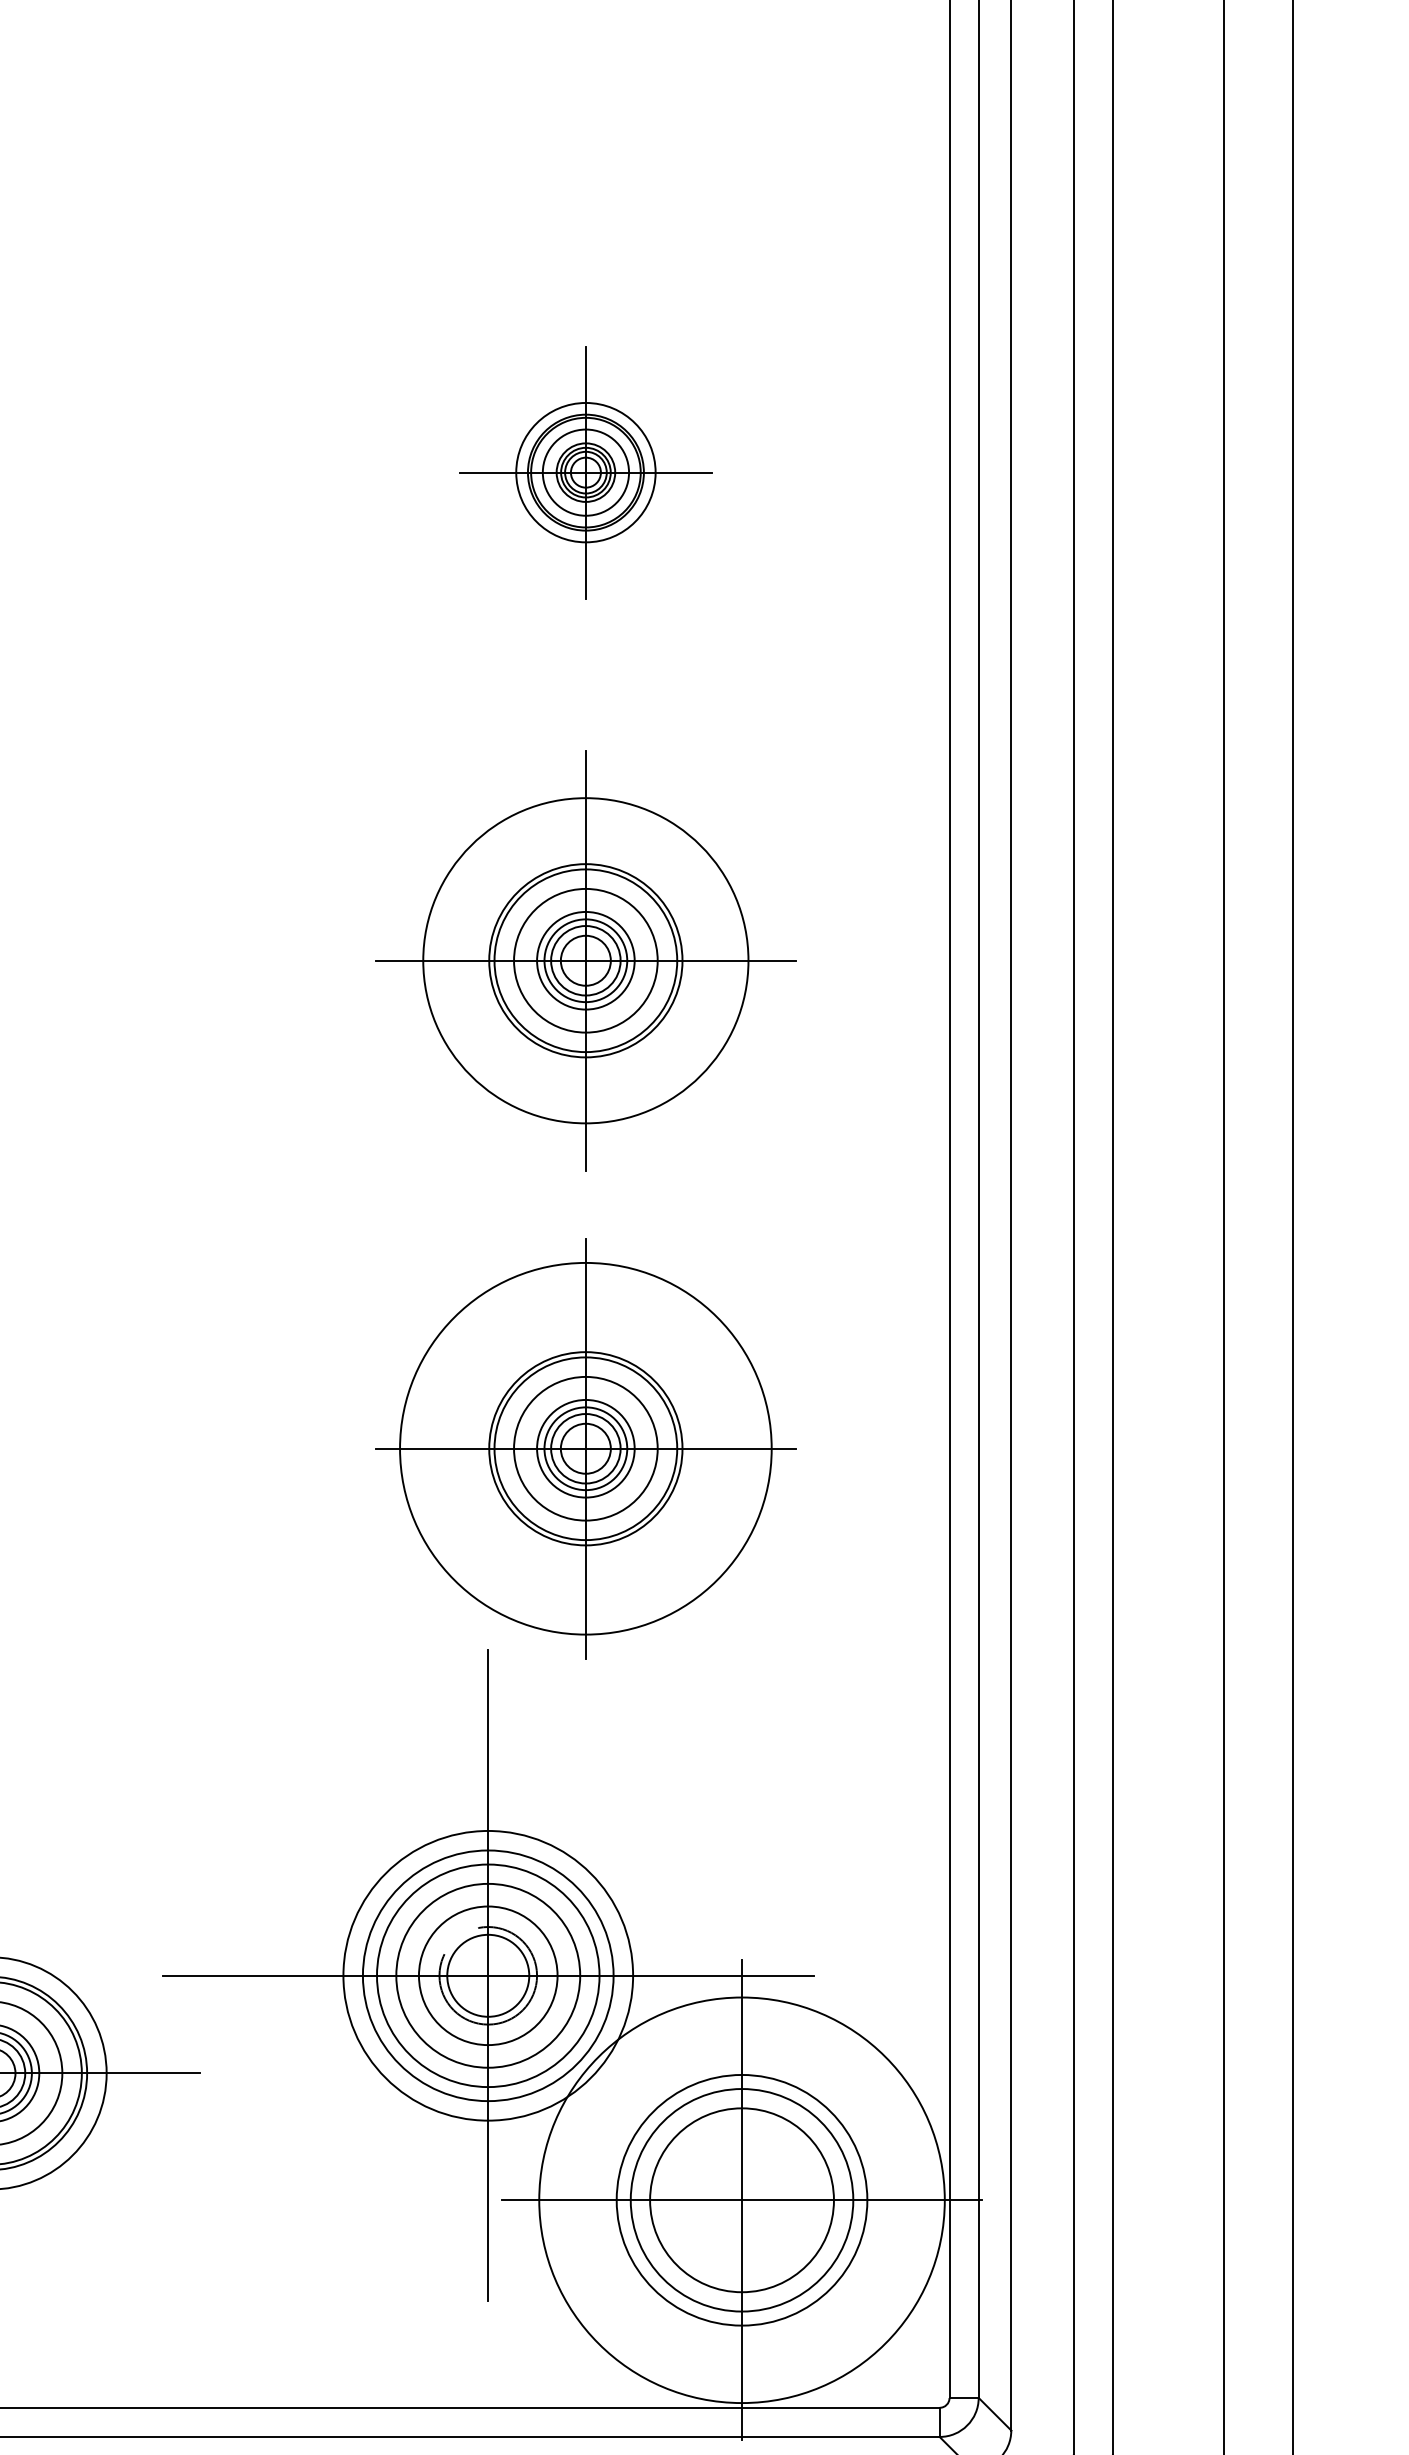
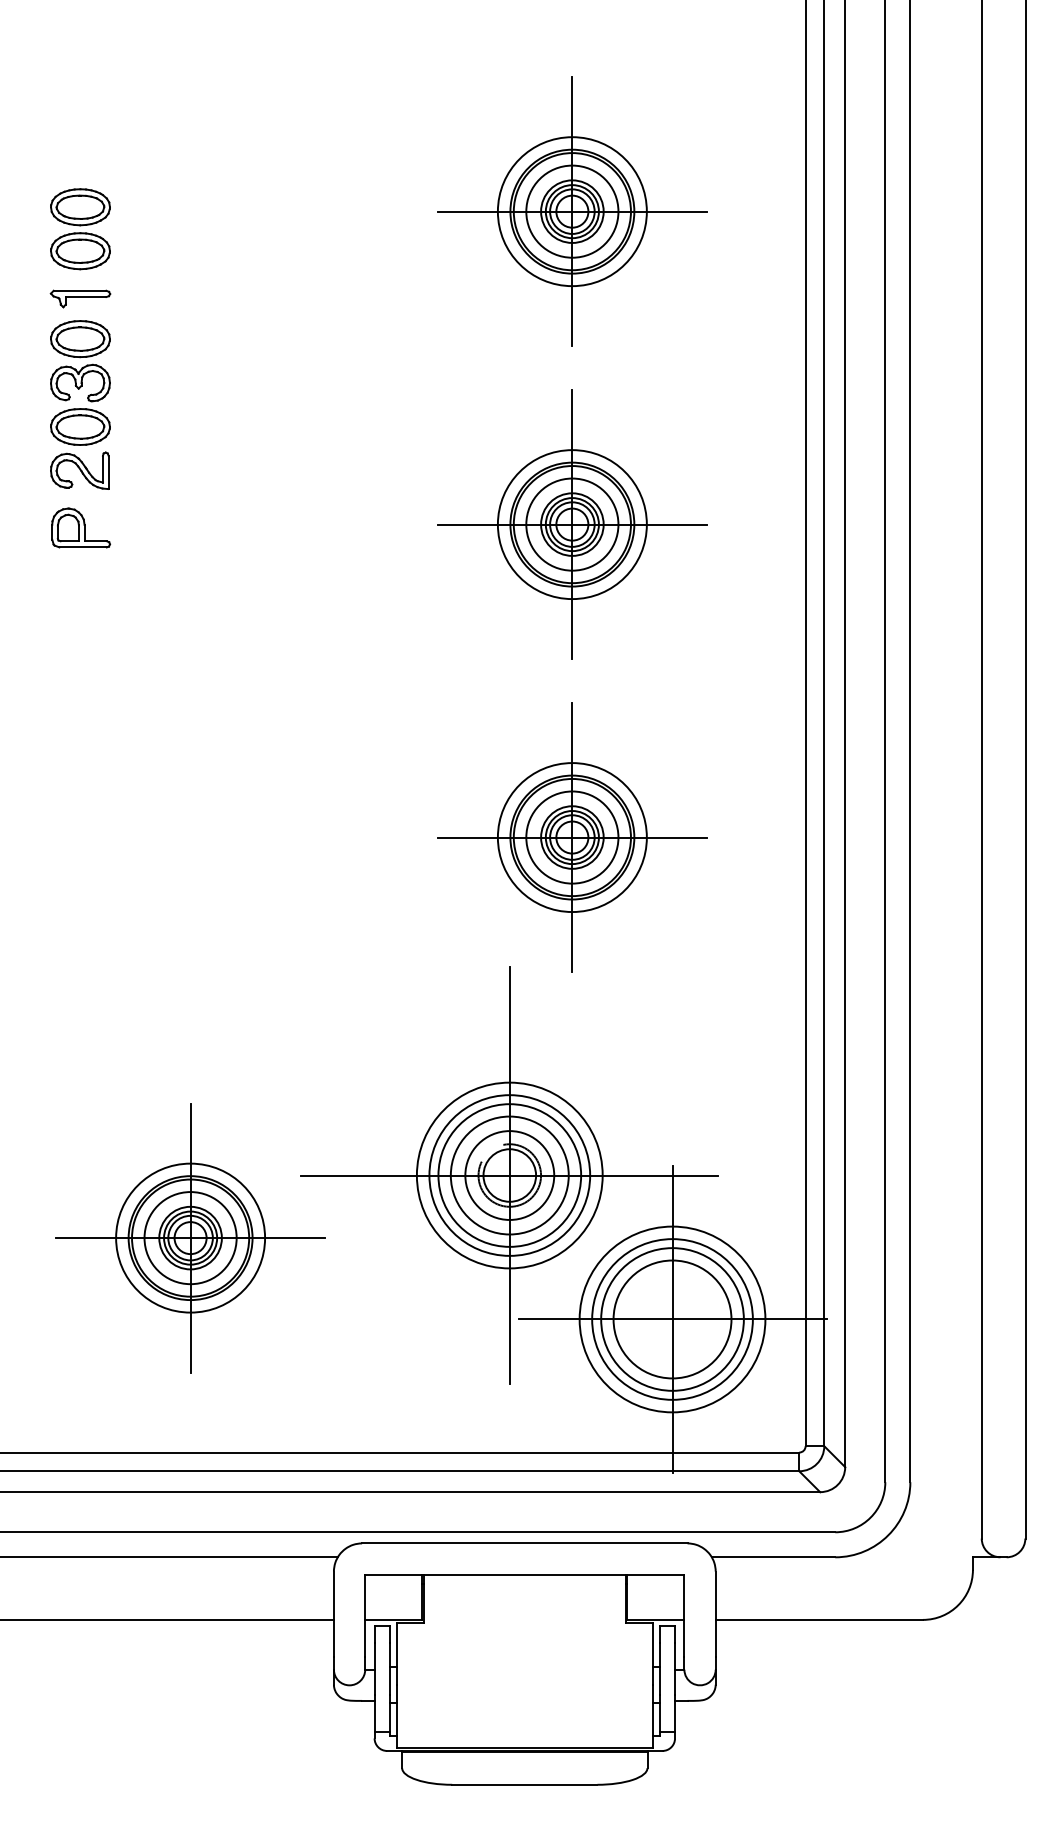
part: (586, 472) -> (572, 211), size x1.67
circle: (584, 960) -> (571, 524), size x0.71
circle: (584, 1448) -> (571, 837), size x0.62
circle: (741, 2200) -> (672, 1319), size x0.71

